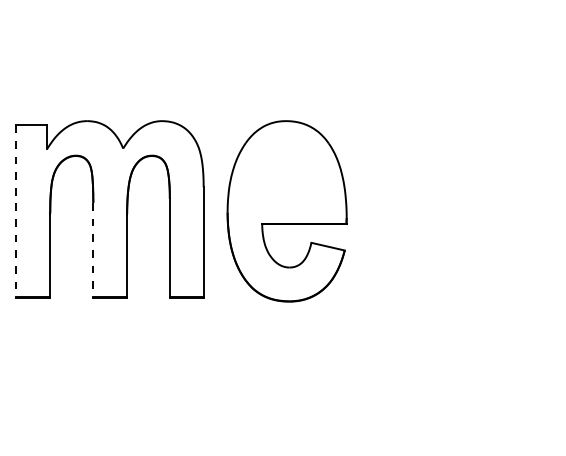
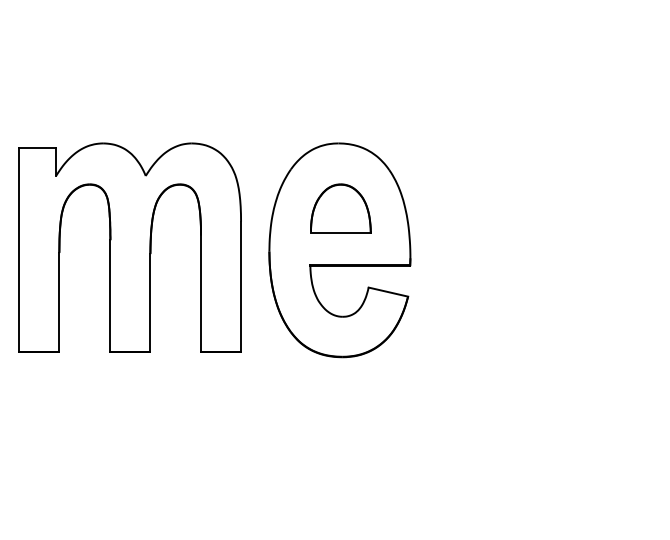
part: (287, 175) -> (340, 207), added
line: (16, 211) -> (19, 250), dashed -> solid
line: (93, 250) -> (110, 296), dashed -> solid

